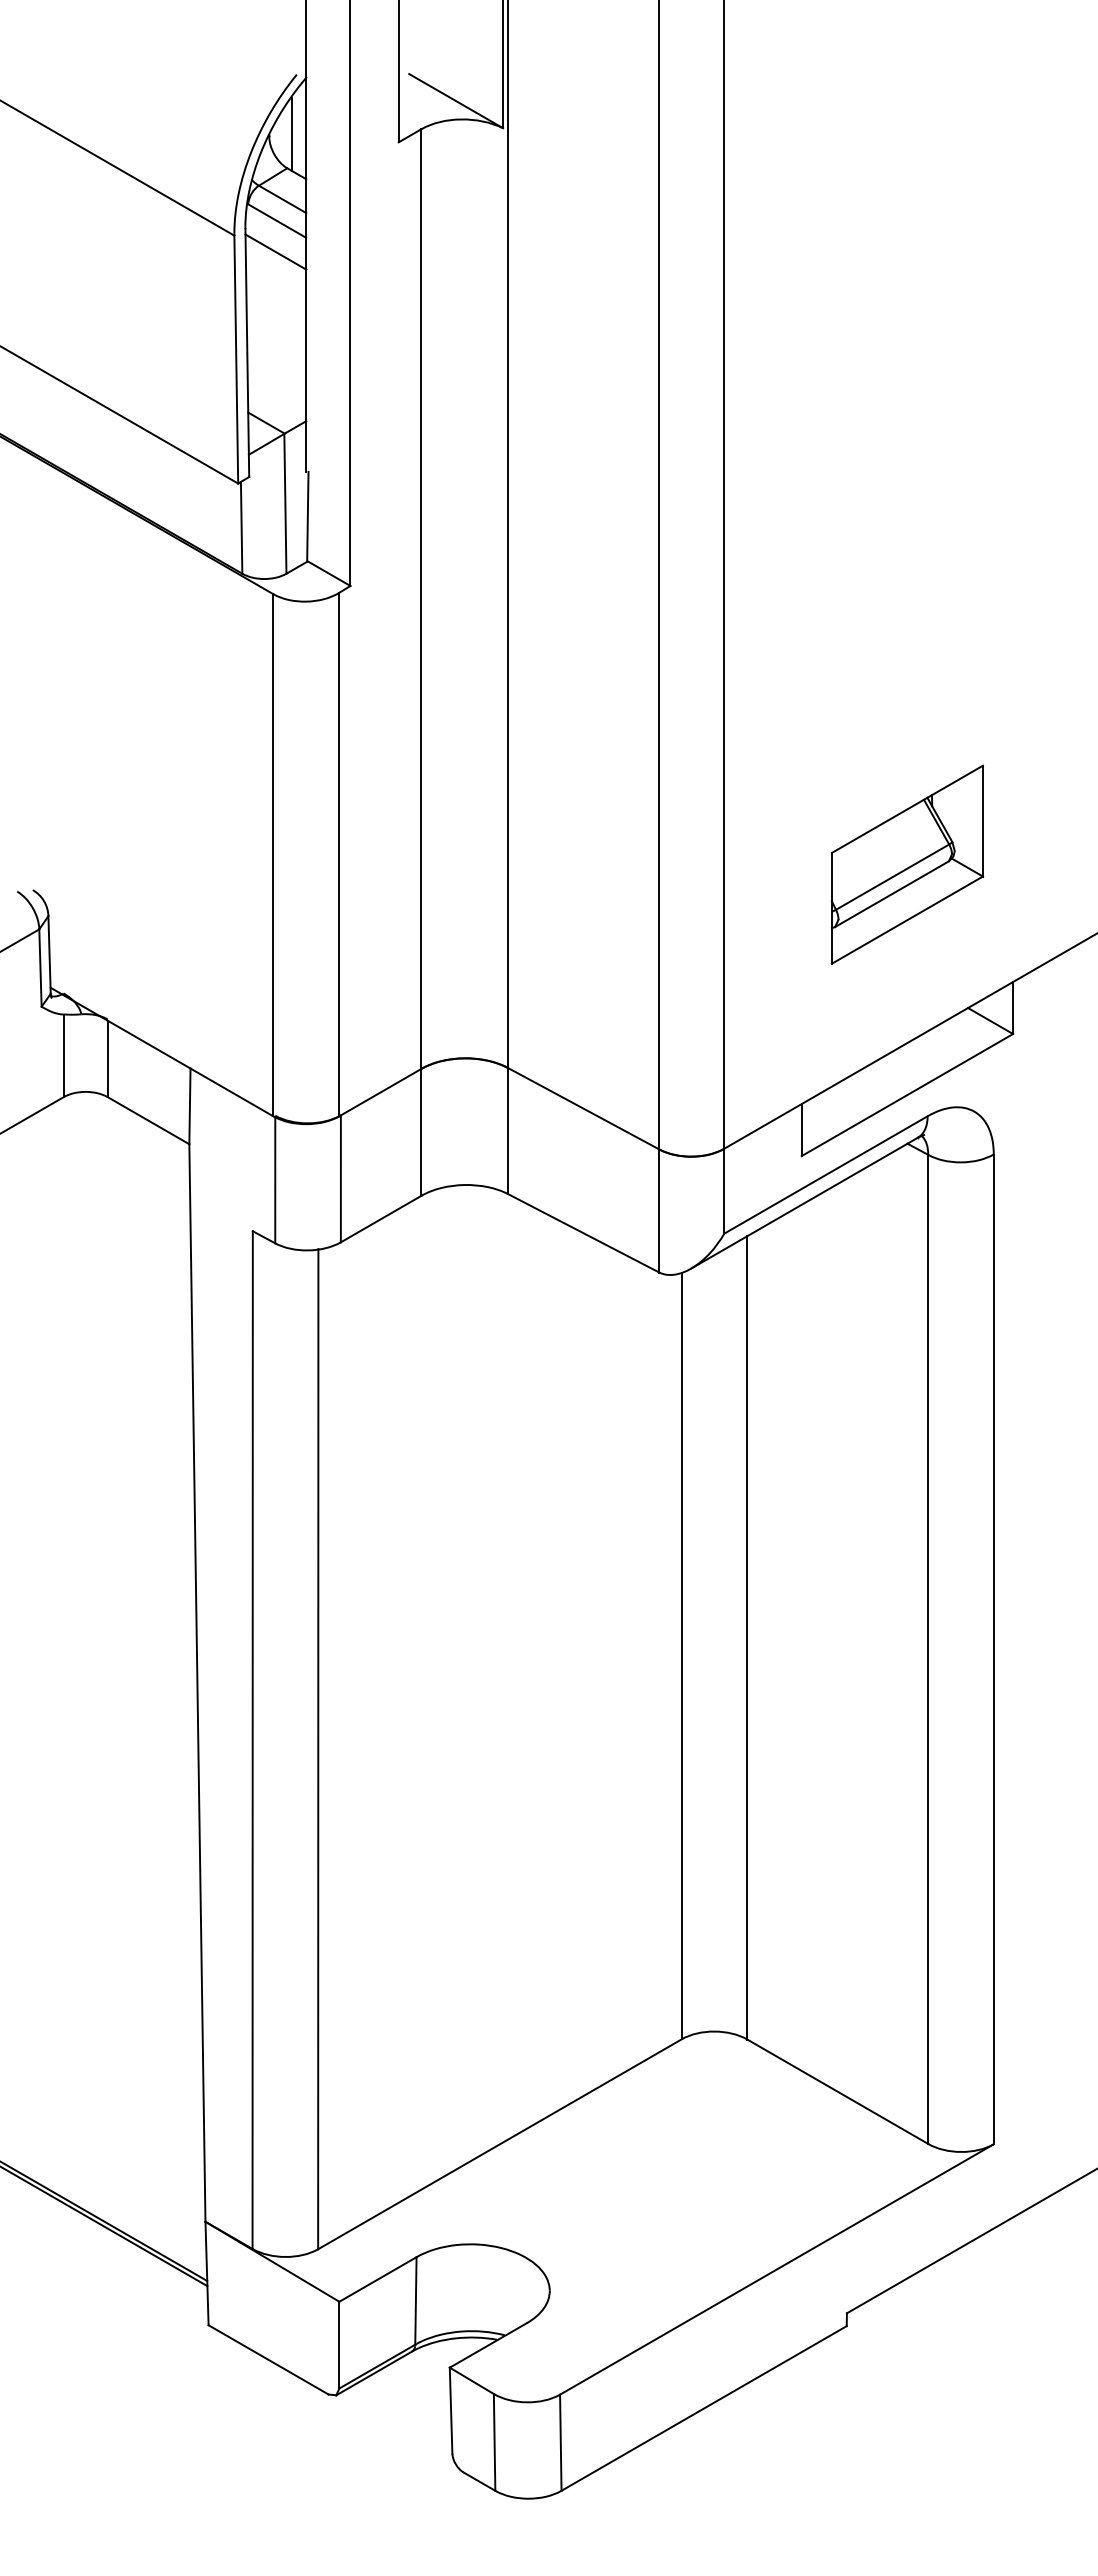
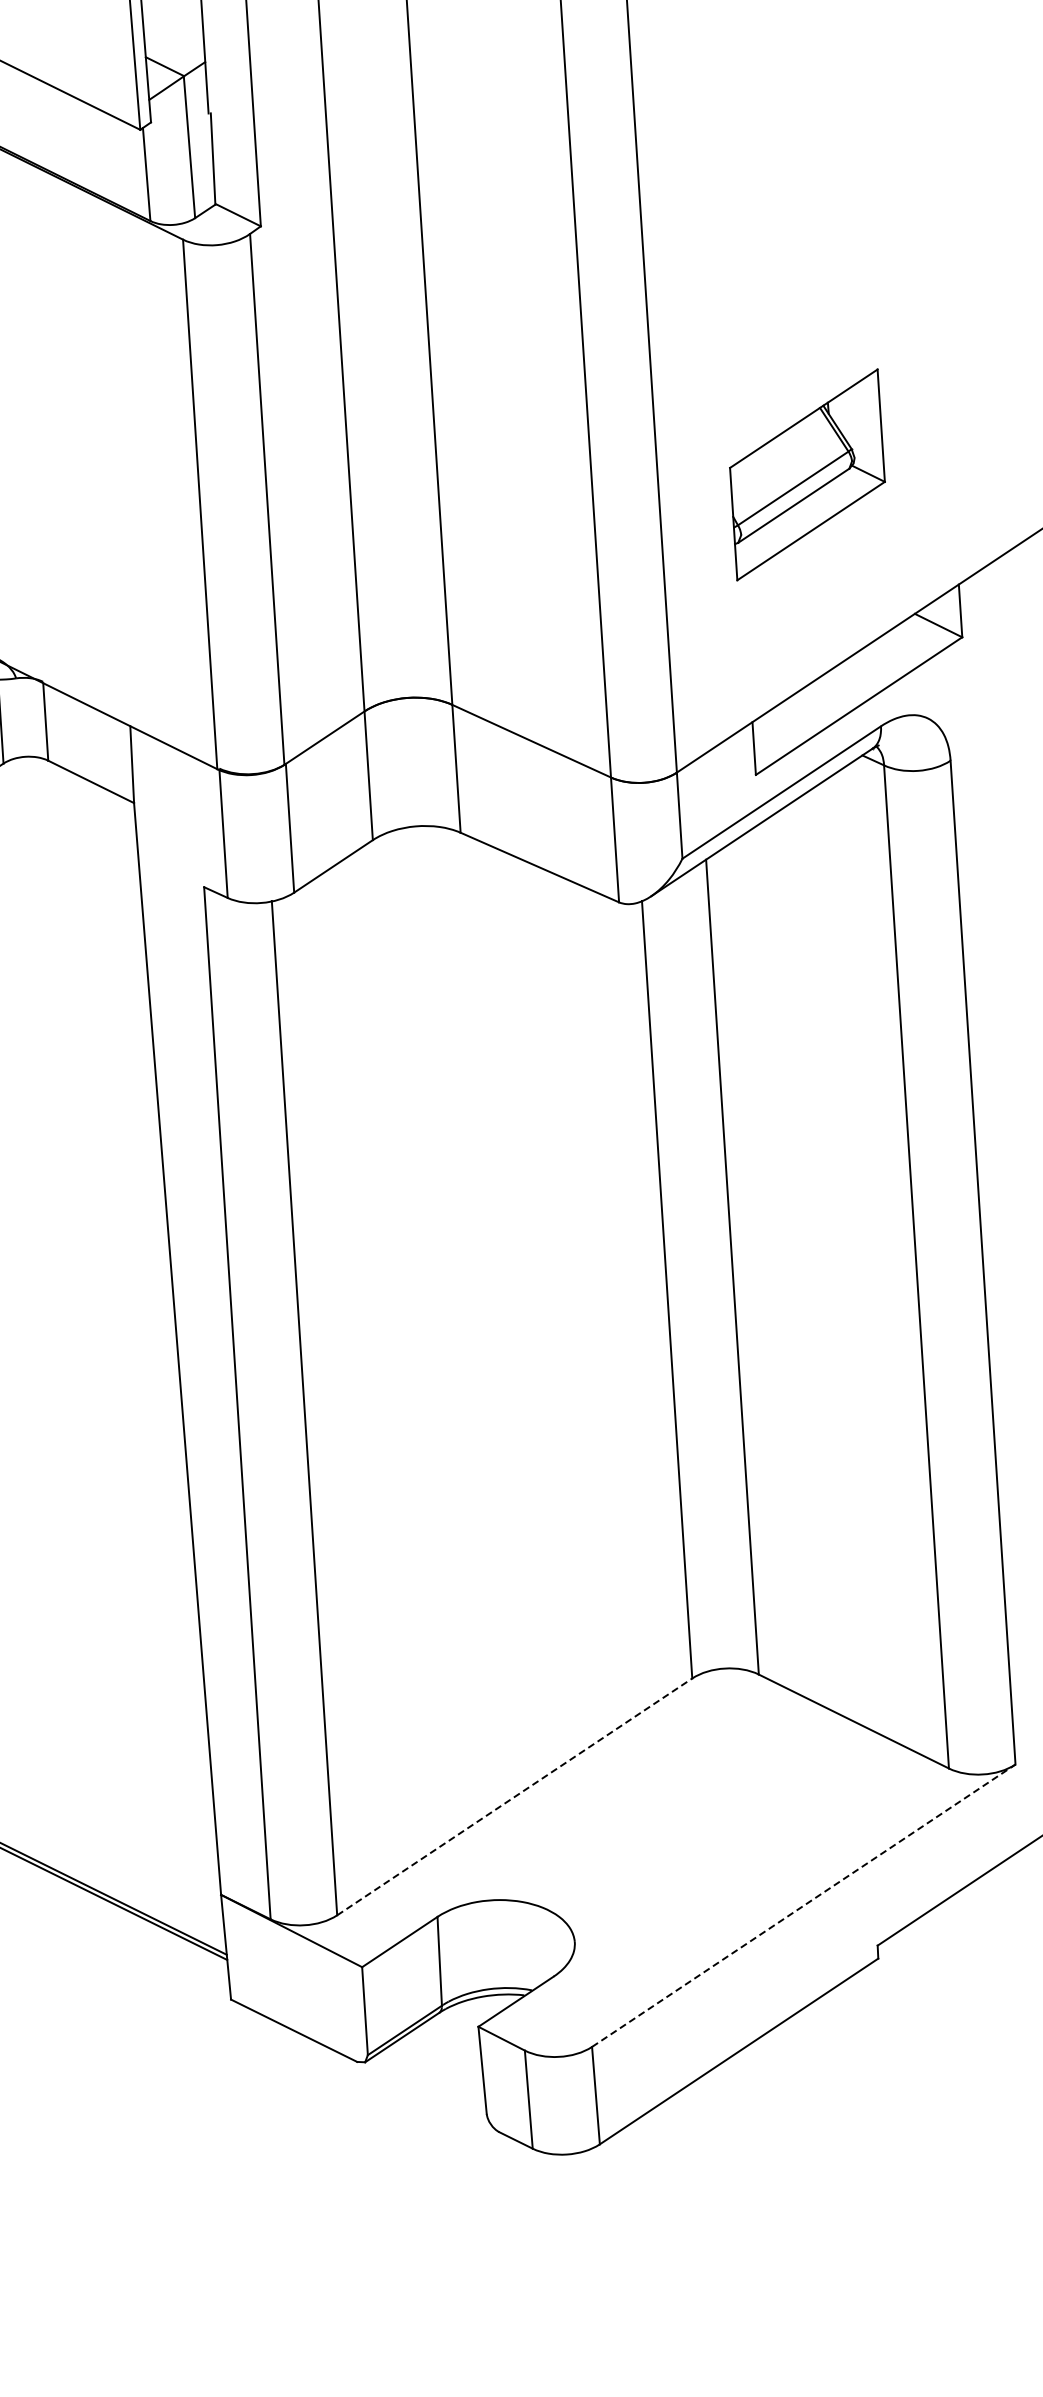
part: (907, 864) -> (807, 474), moved
line: (500, 2144) -> (515, 1797), solid -> dashed
line: (777, 2269) -> (804, 1905), solid -> dashed

